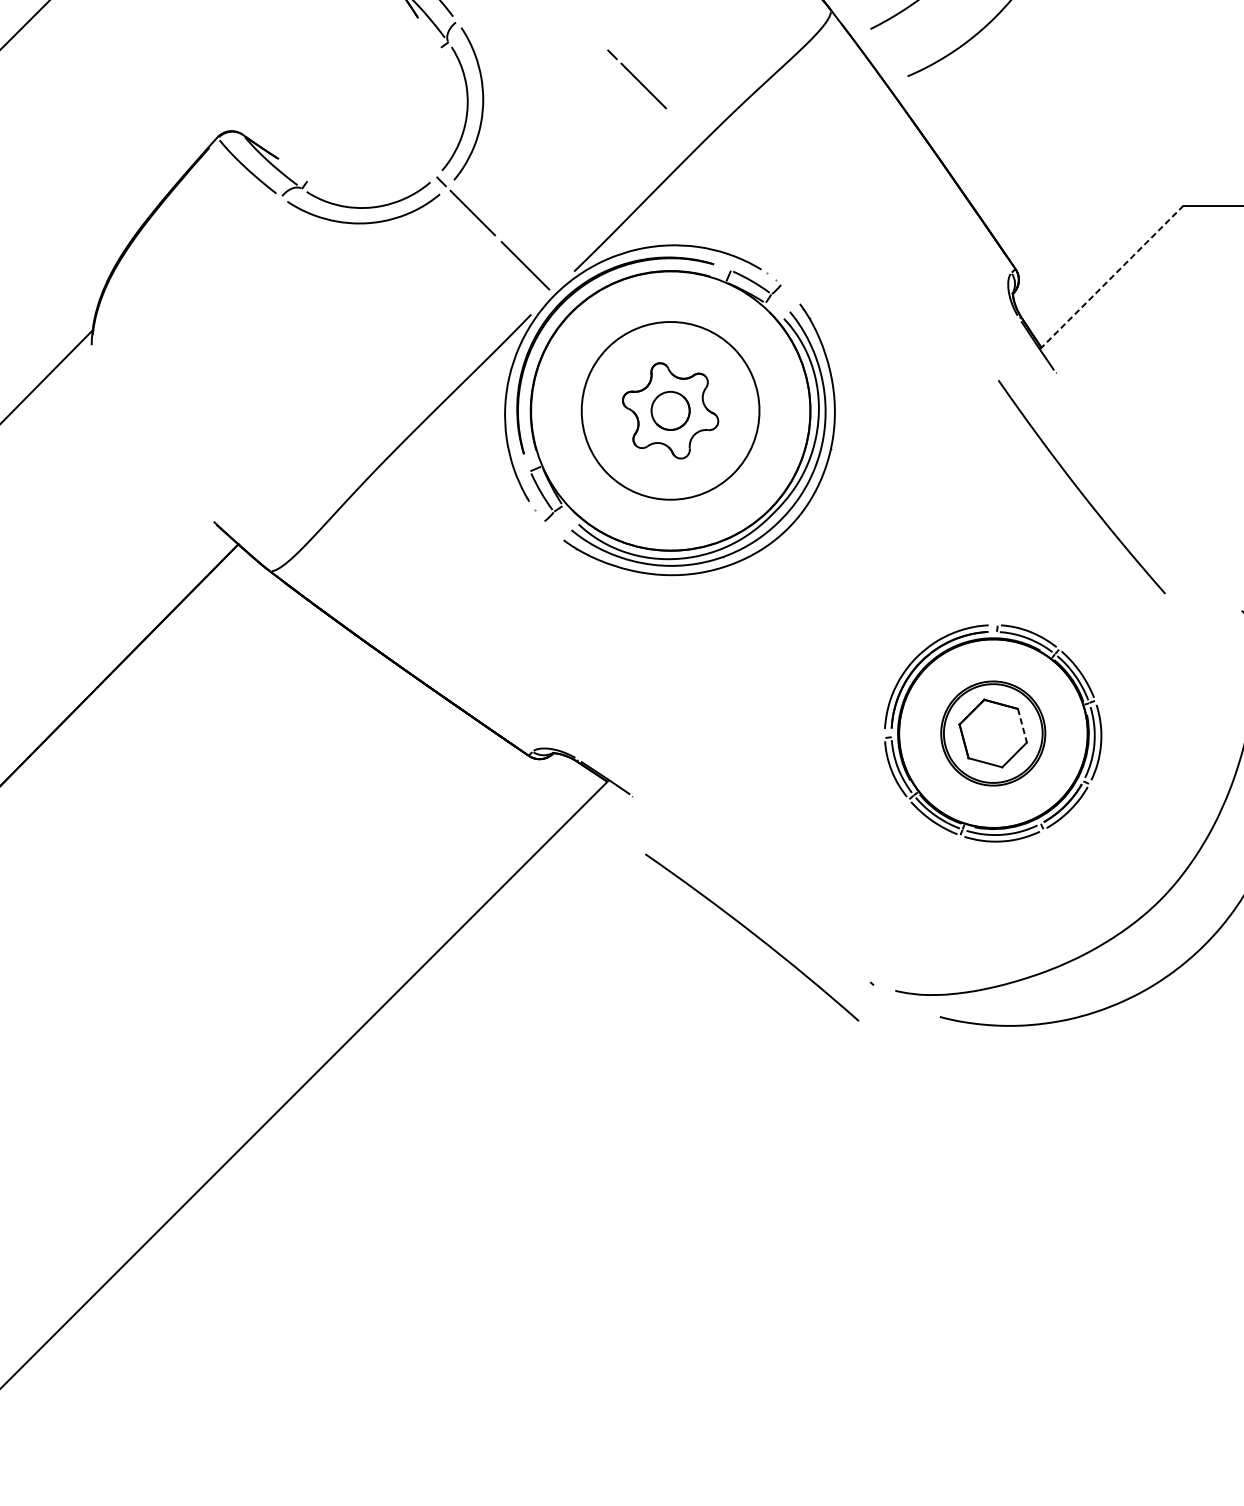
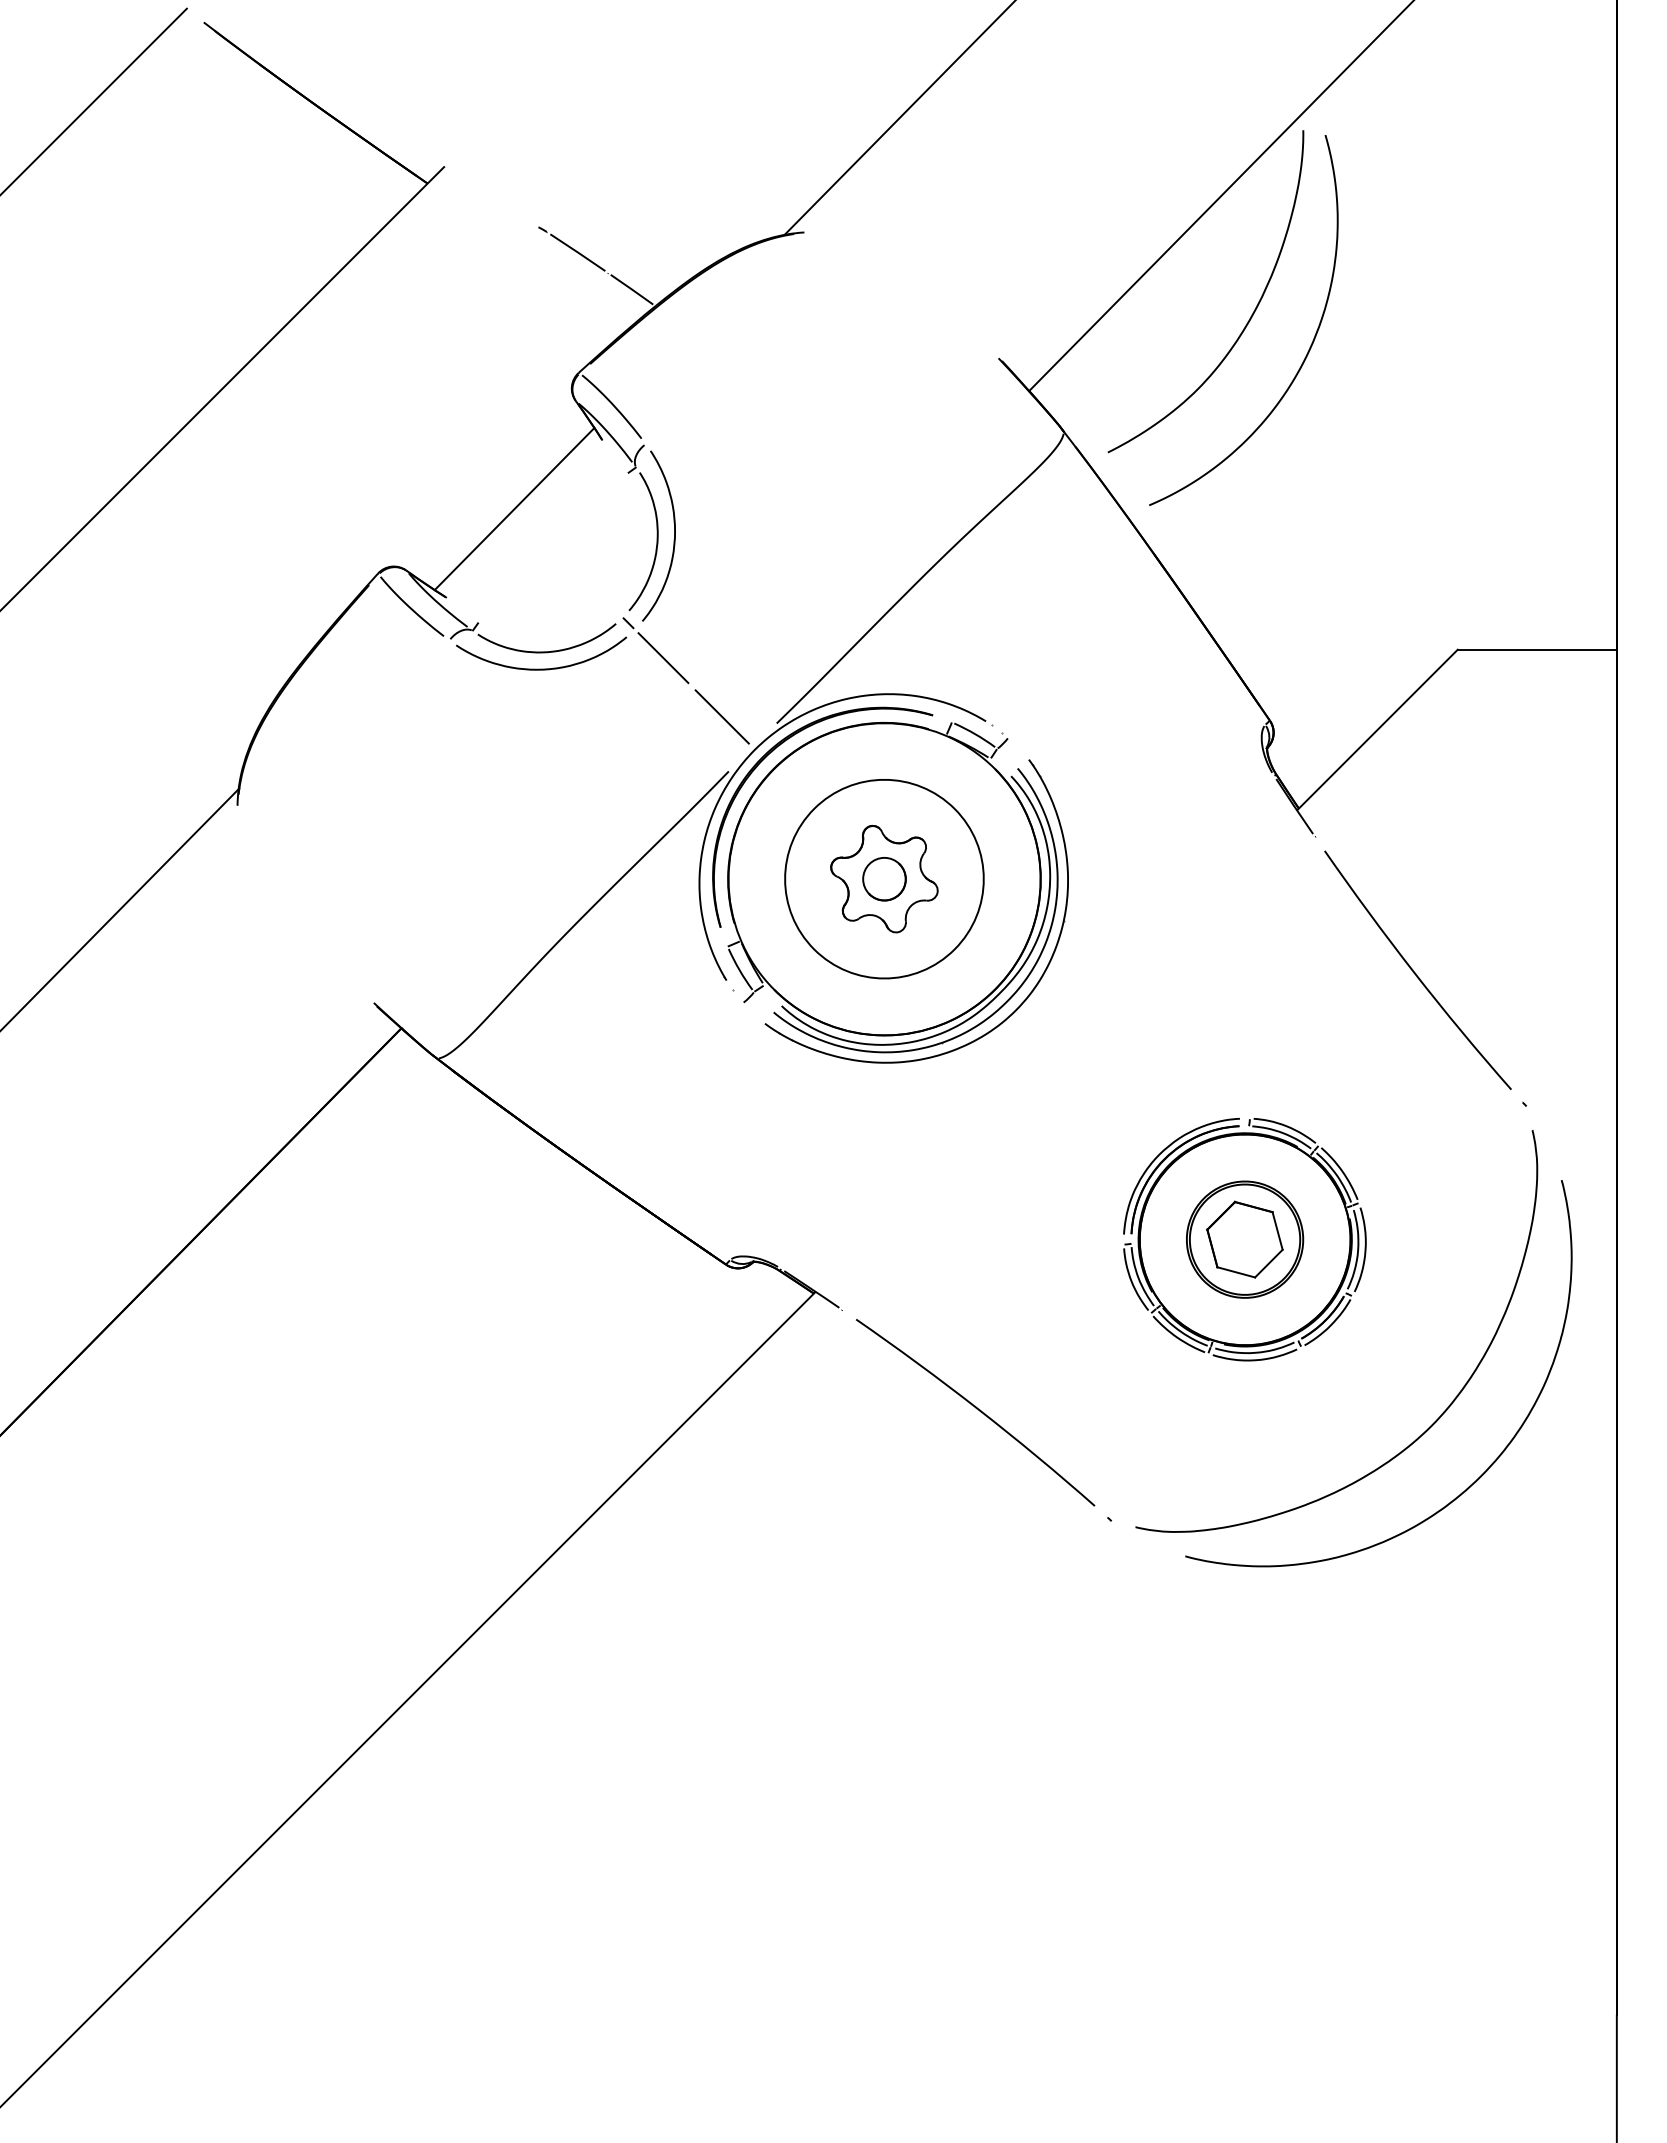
line: (636, 79) -> (846, 508), removed
line: (339, 80) -> (514, 509), added
line: (1111, 277) -> (1377, 730), dashed -> solid
curve: (1078, 488) -> (1414, 971), moved
line: (1022, 726) -> (1277, 1231), dashed -> solid
curve: (752, 934) -> (976, 1409), moved

